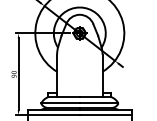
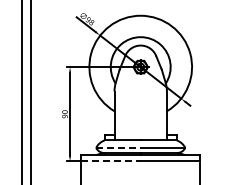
line: (60, 103) -> (118, 147), solid -> dashed
line: (53, 115) -> (110, 161), solid -> dashed

